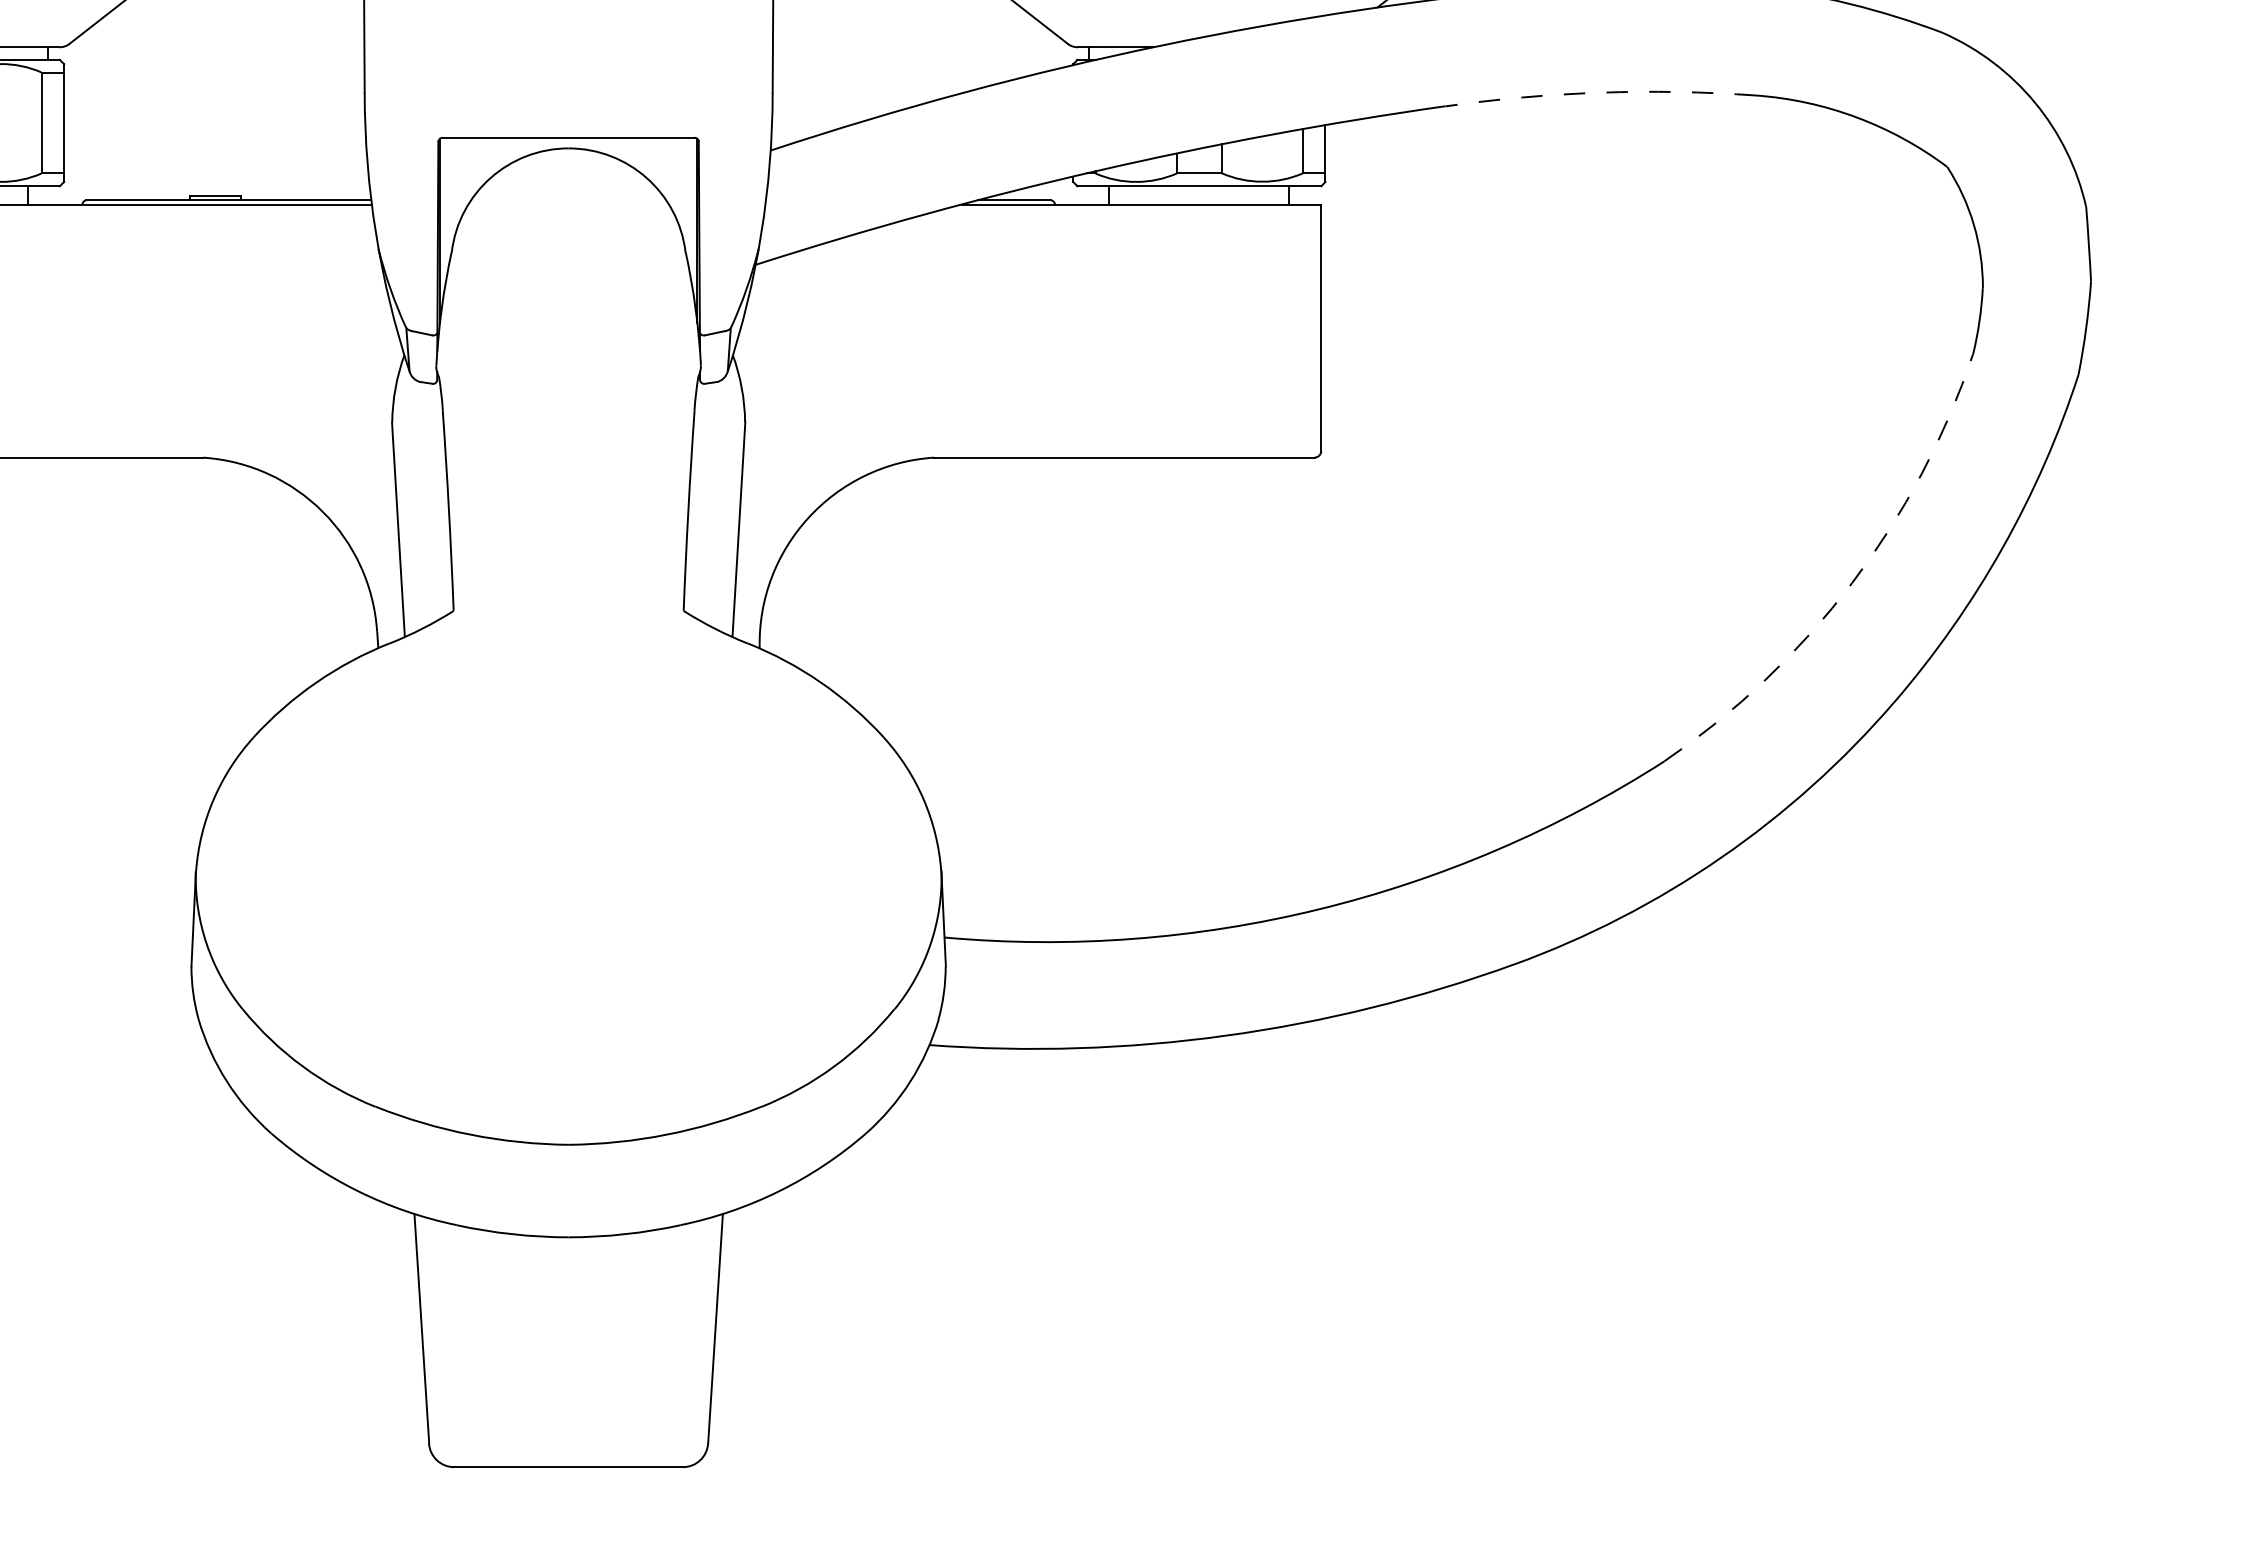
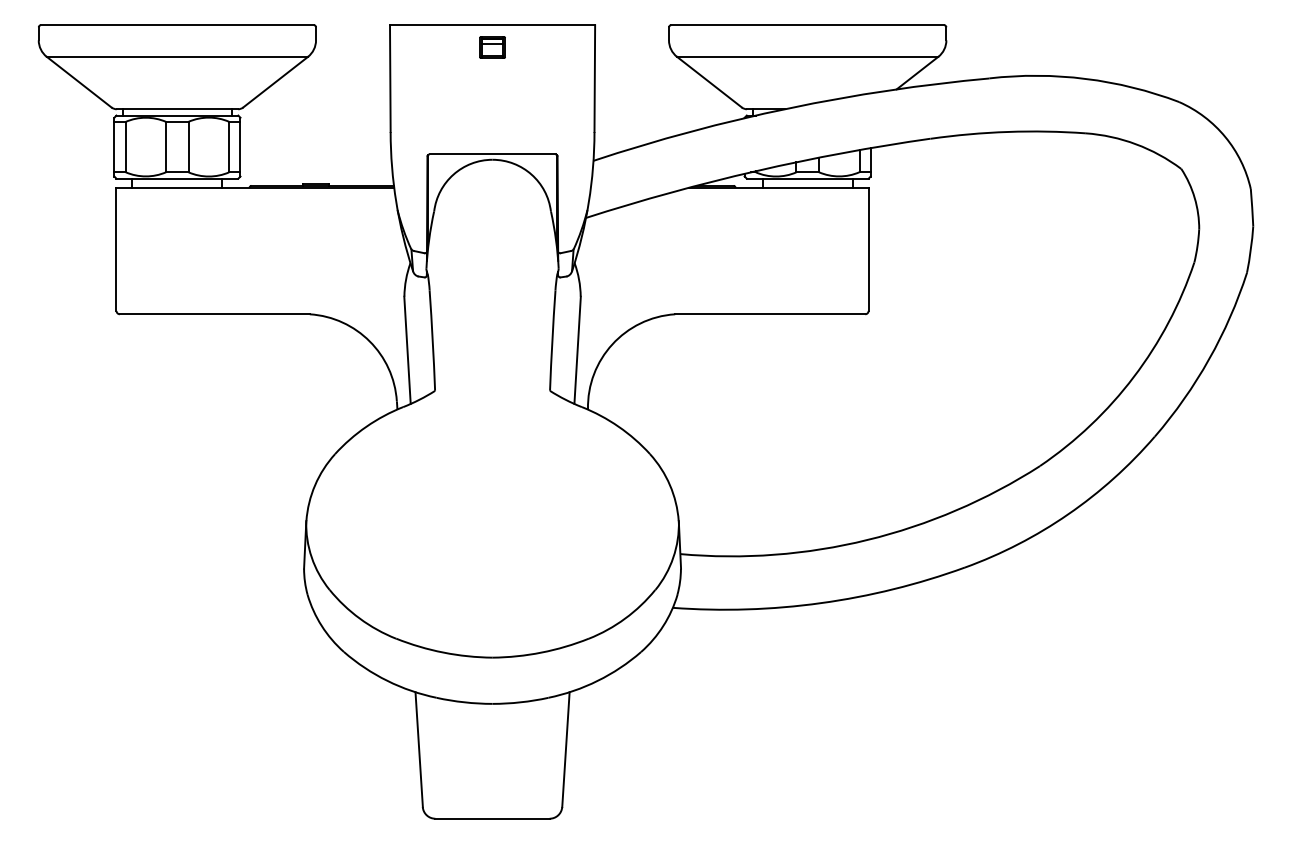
arc: (1601, 91) -> (1008, 131), dashed -> solid
arc: (1851, 582) -> (1133, 376), dashed -> solid

